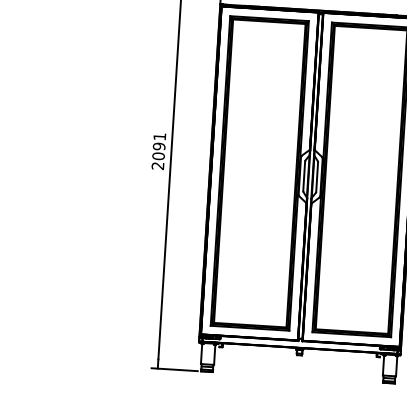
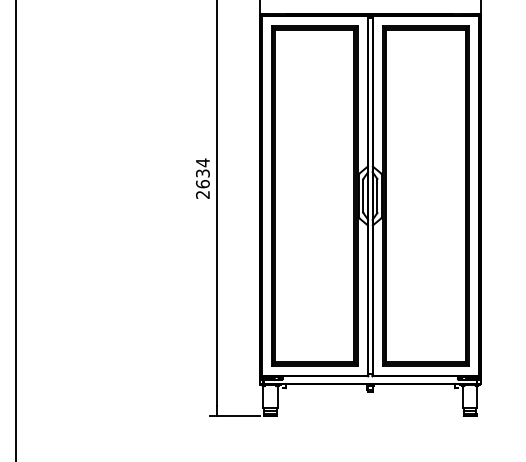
text: (158, 146) -> (202, 173), 2091 -> 2634

